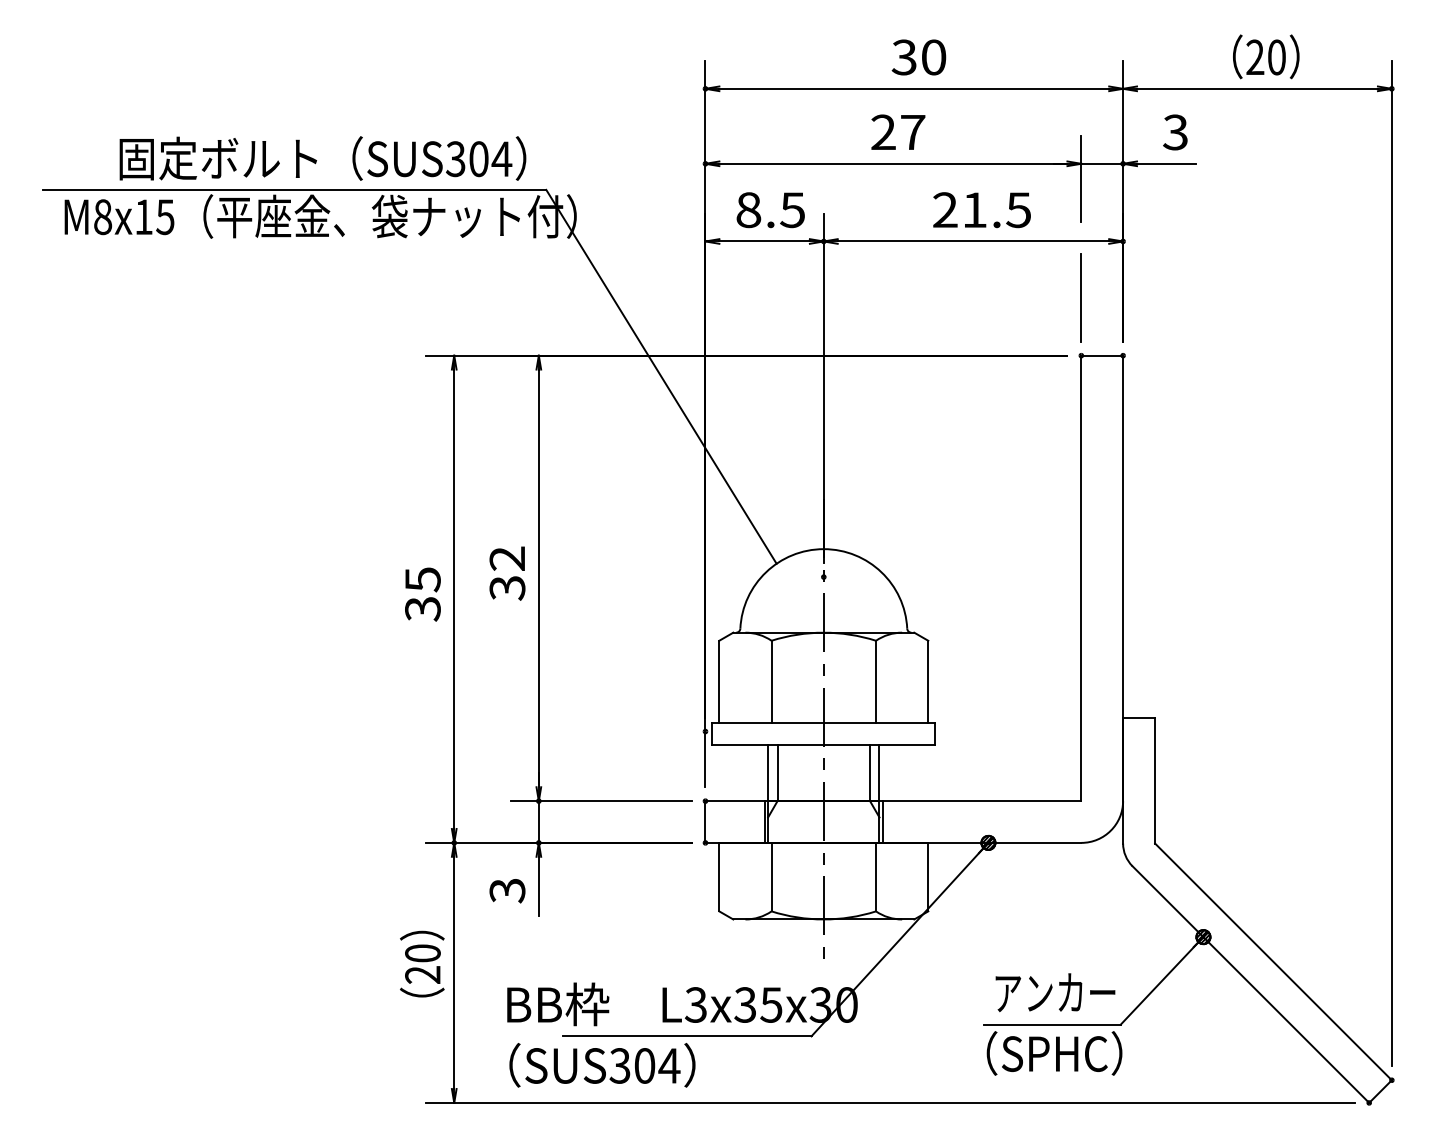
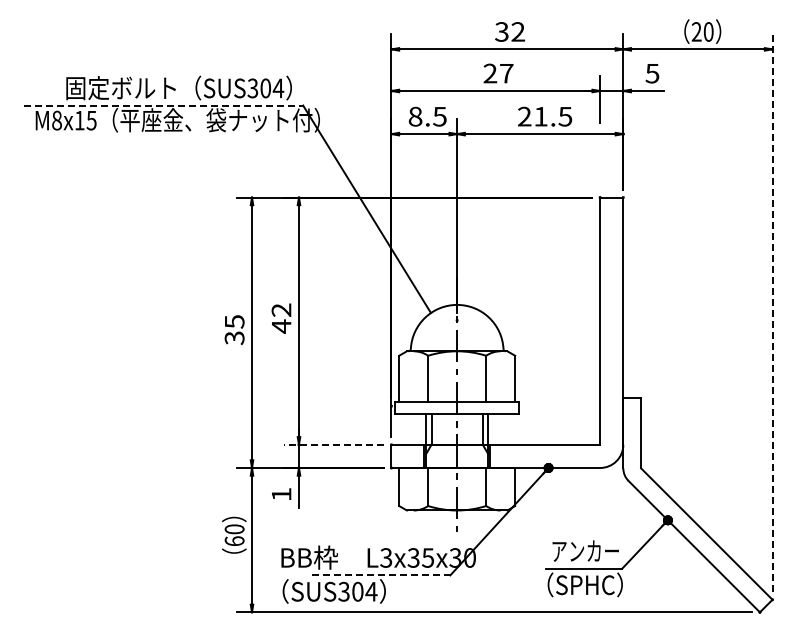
text: (932, 56) -> (517, 31), 30 -> 32
text: (1175, 130) -> (652, 72), 3 -> 5
line: (294, 189) -> (163, 105), solid -> dashed
line: (1081, 297) -> (600, 165), removed
line: (1391, 562) -> (772, 312), solid -> dashed
text: (507, 588) -> (281, 326), 32 -> 42
line: (601, 800) -> (333, 444), solid -> dashed
text: (507, 890) -> (281, 494), 3 -> 1
text: (422, 975) -> (234, 541), 20 -> 60
line: (687, 1036) -> (381, 575), solid -> dashed

